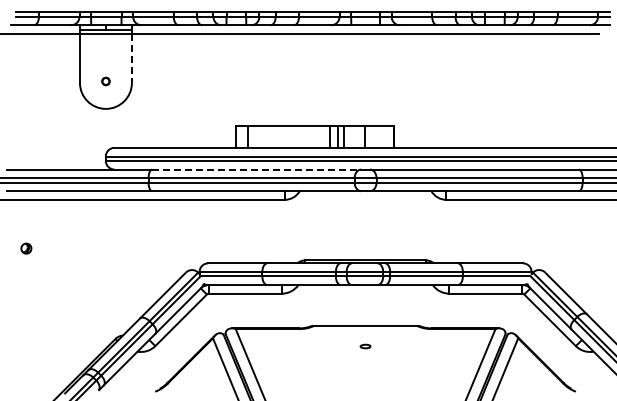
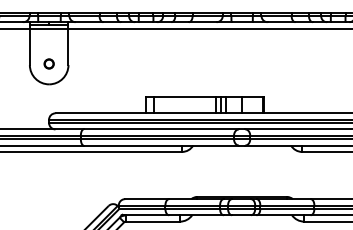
line: (131, 58) -> (68, 46), dashed -> solid
part: (105, 81) -> (48, 64), size x1.67
line: (257, 169) -> (161, 129), dashed -> solid

